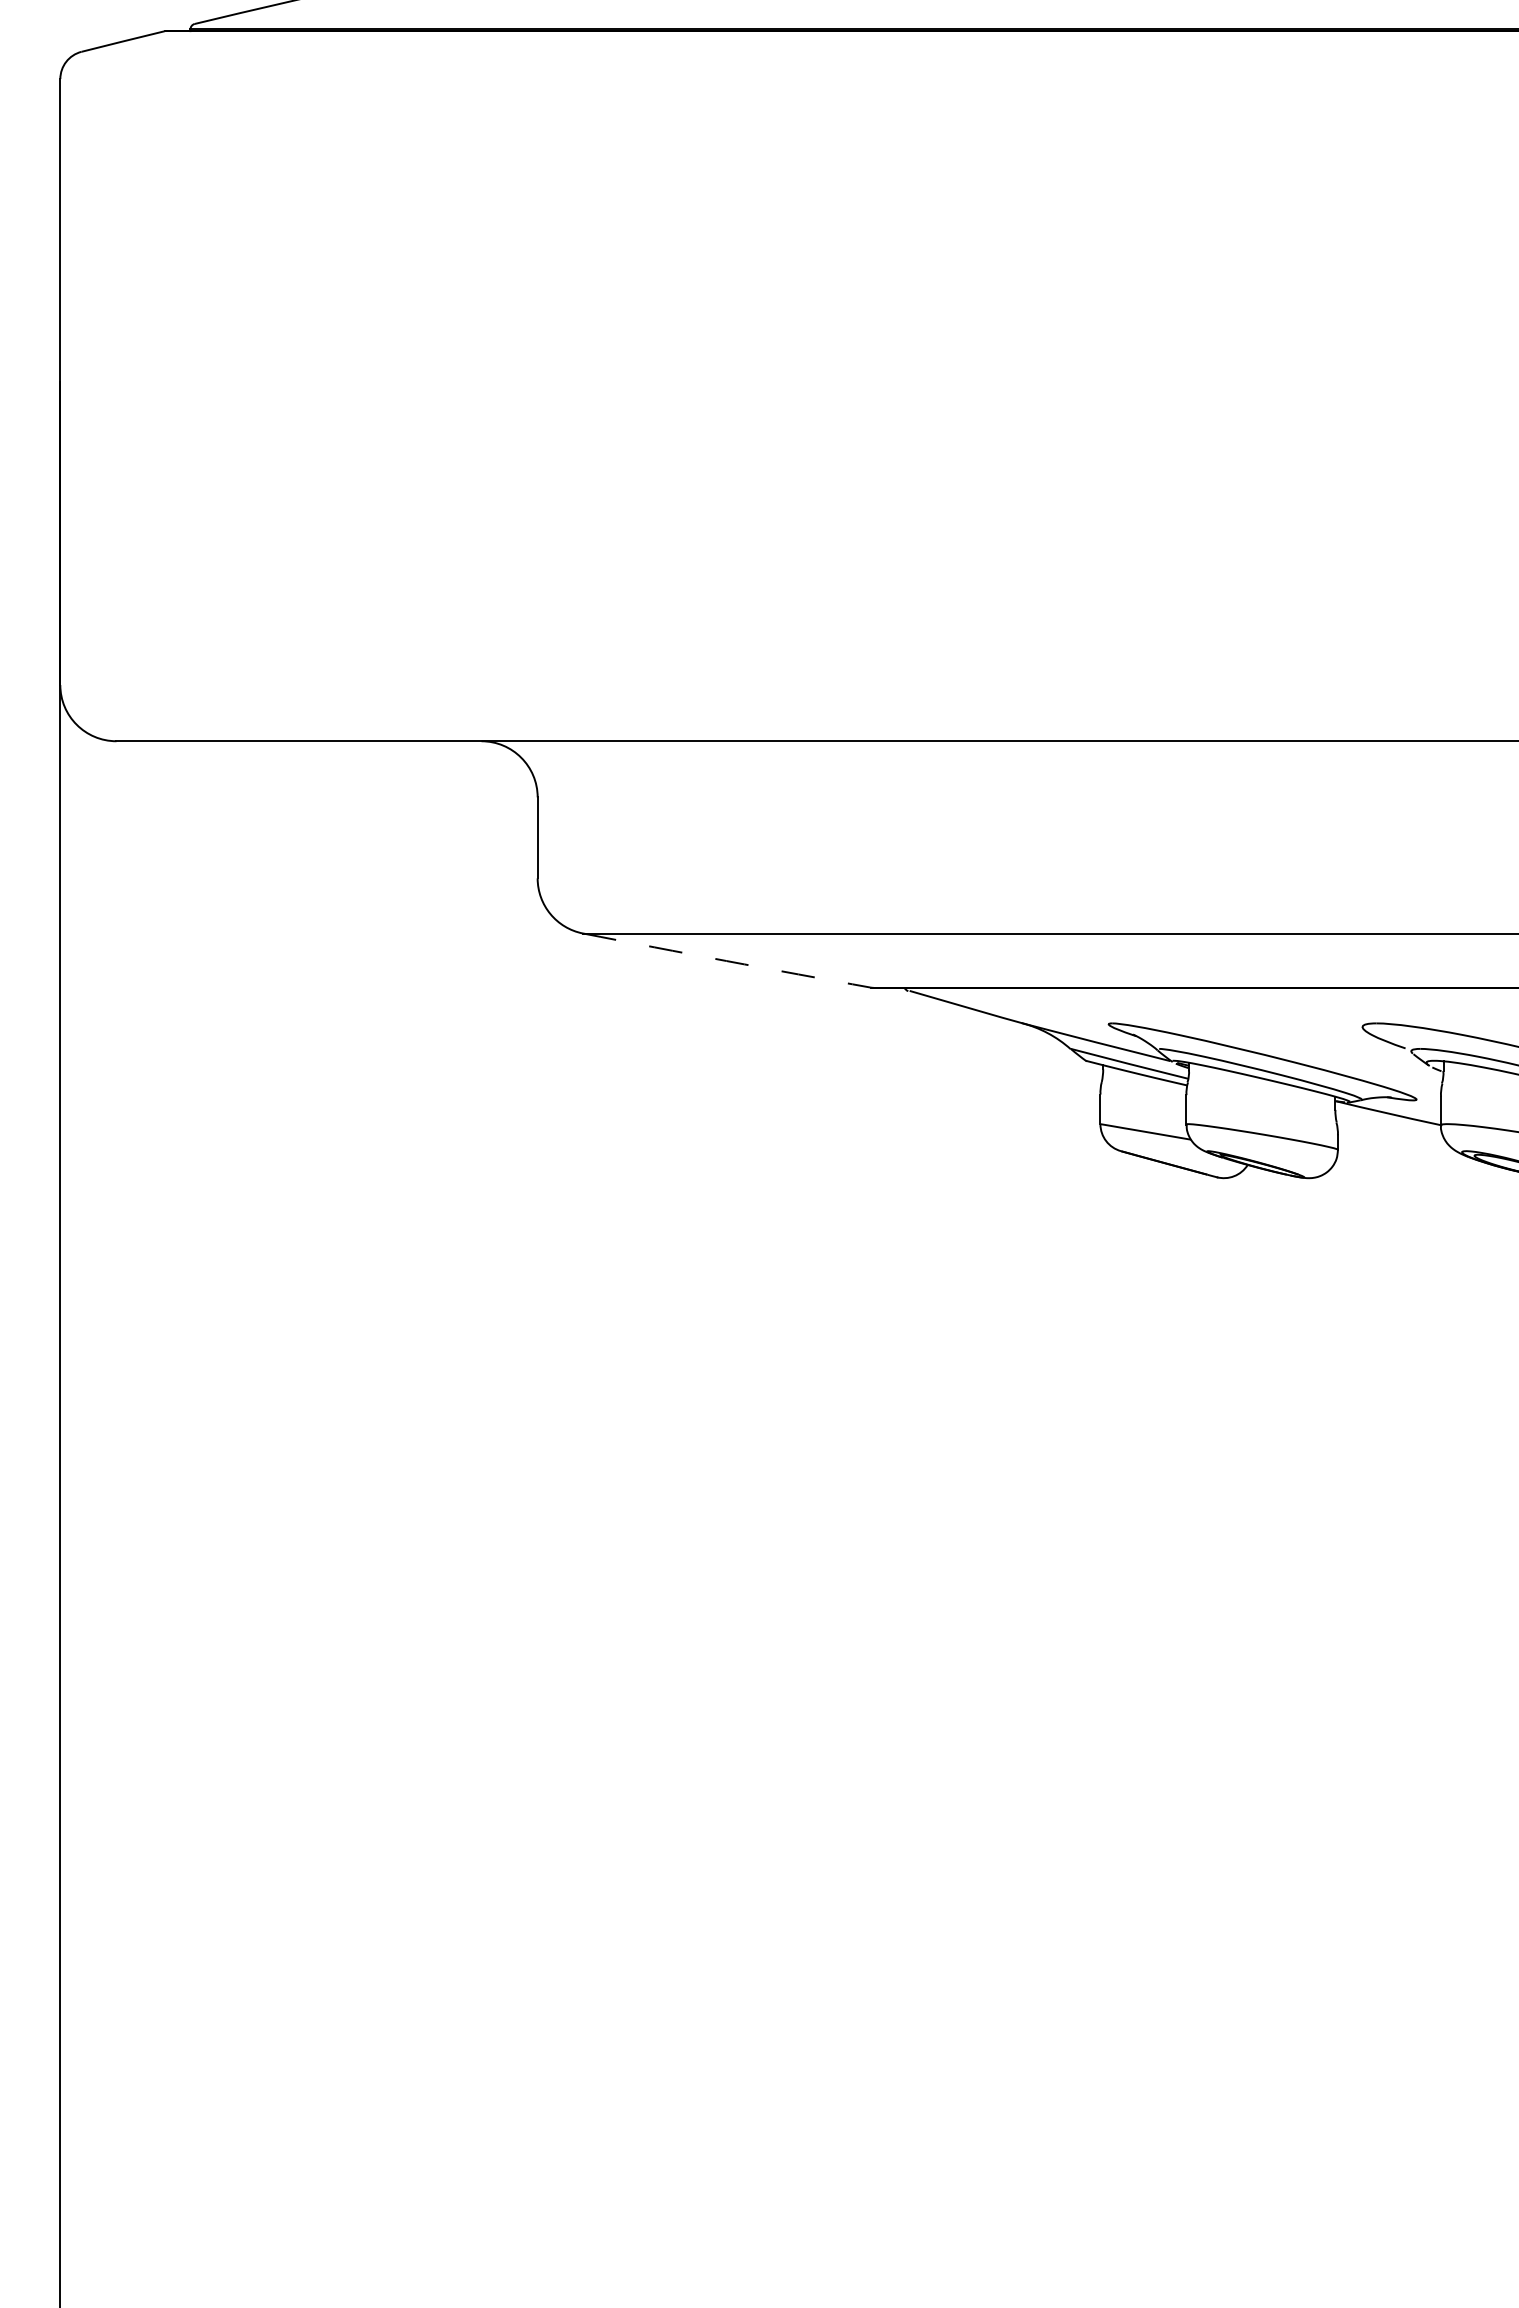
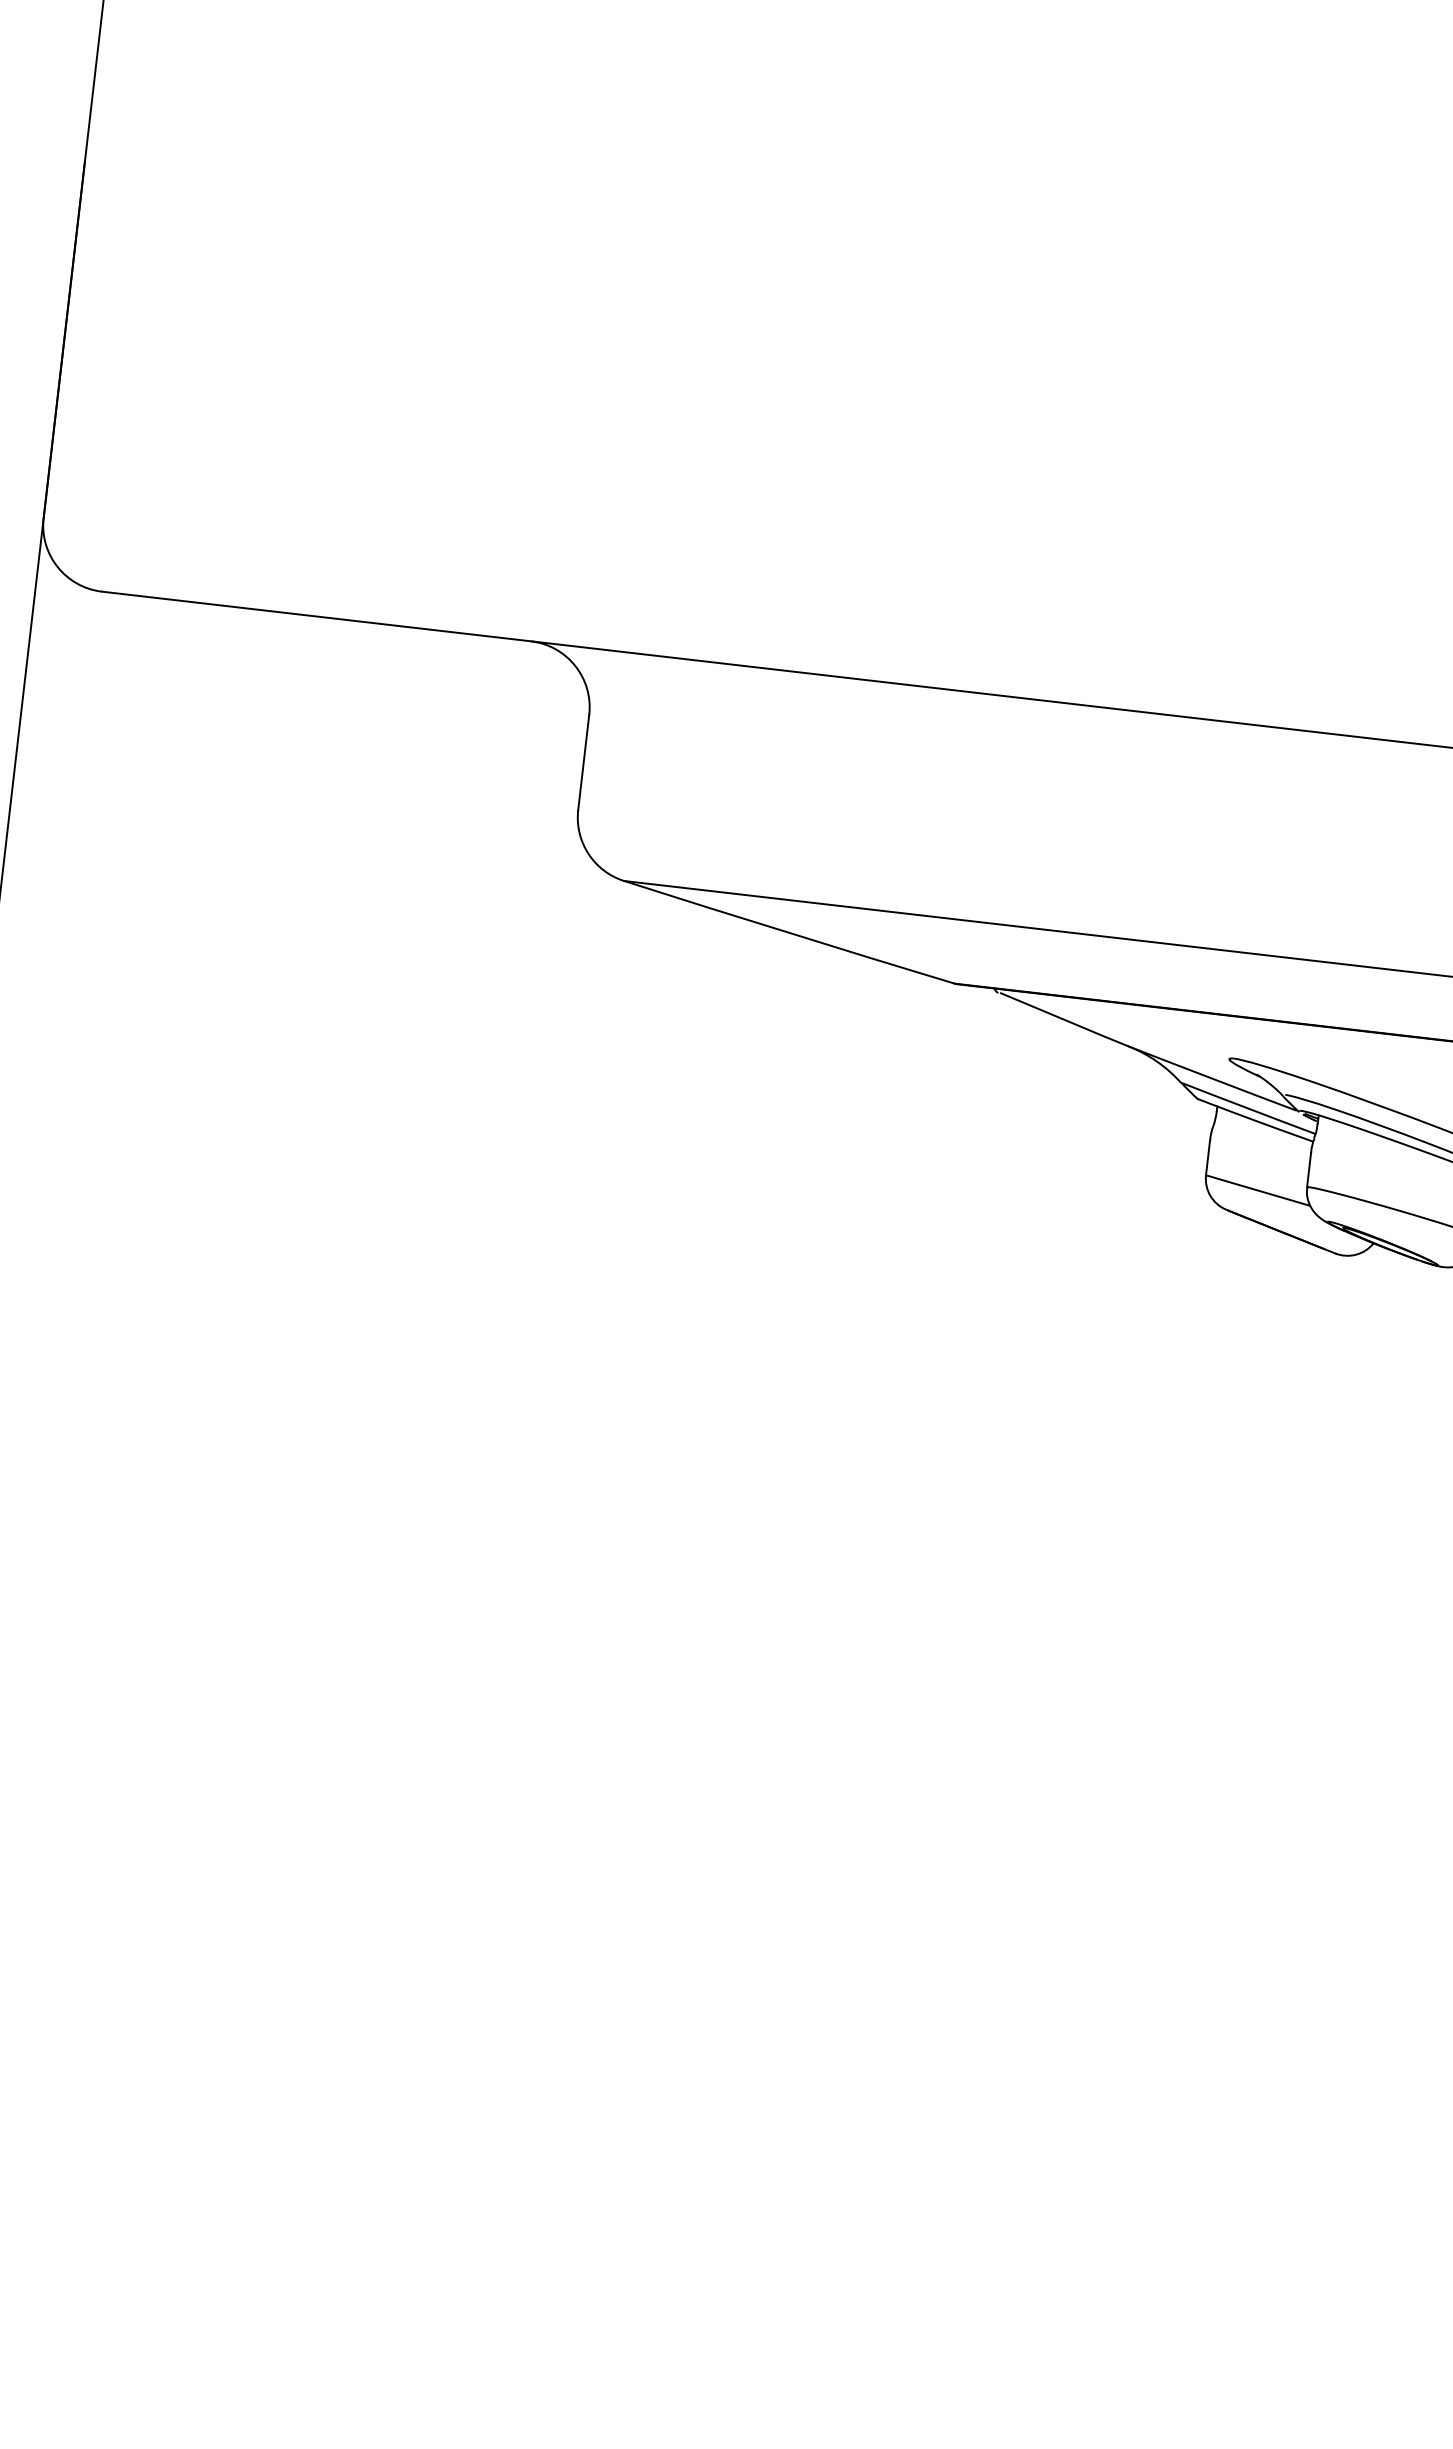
arc: (726, 961) -> (788, 933), dashed -> solid

